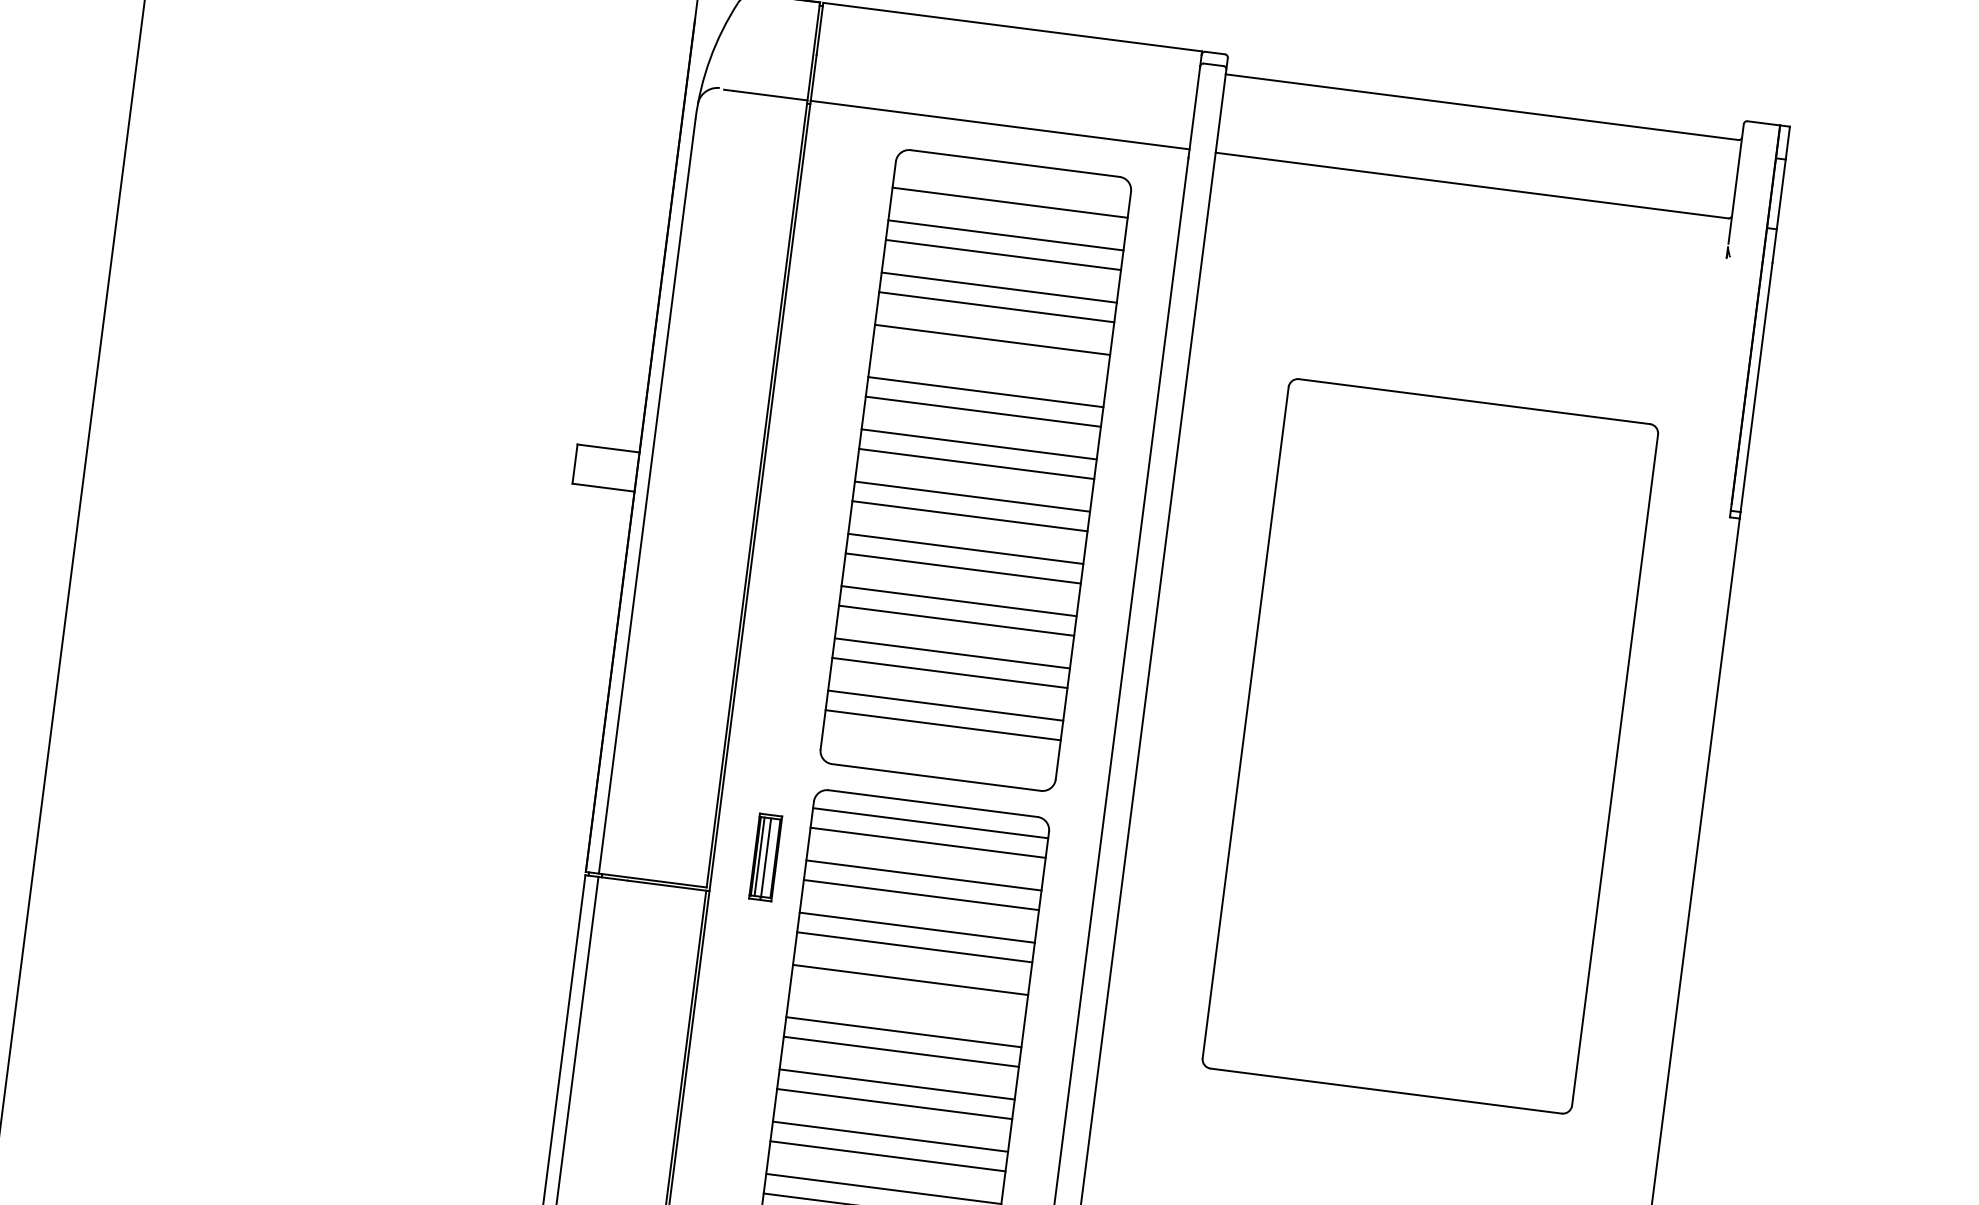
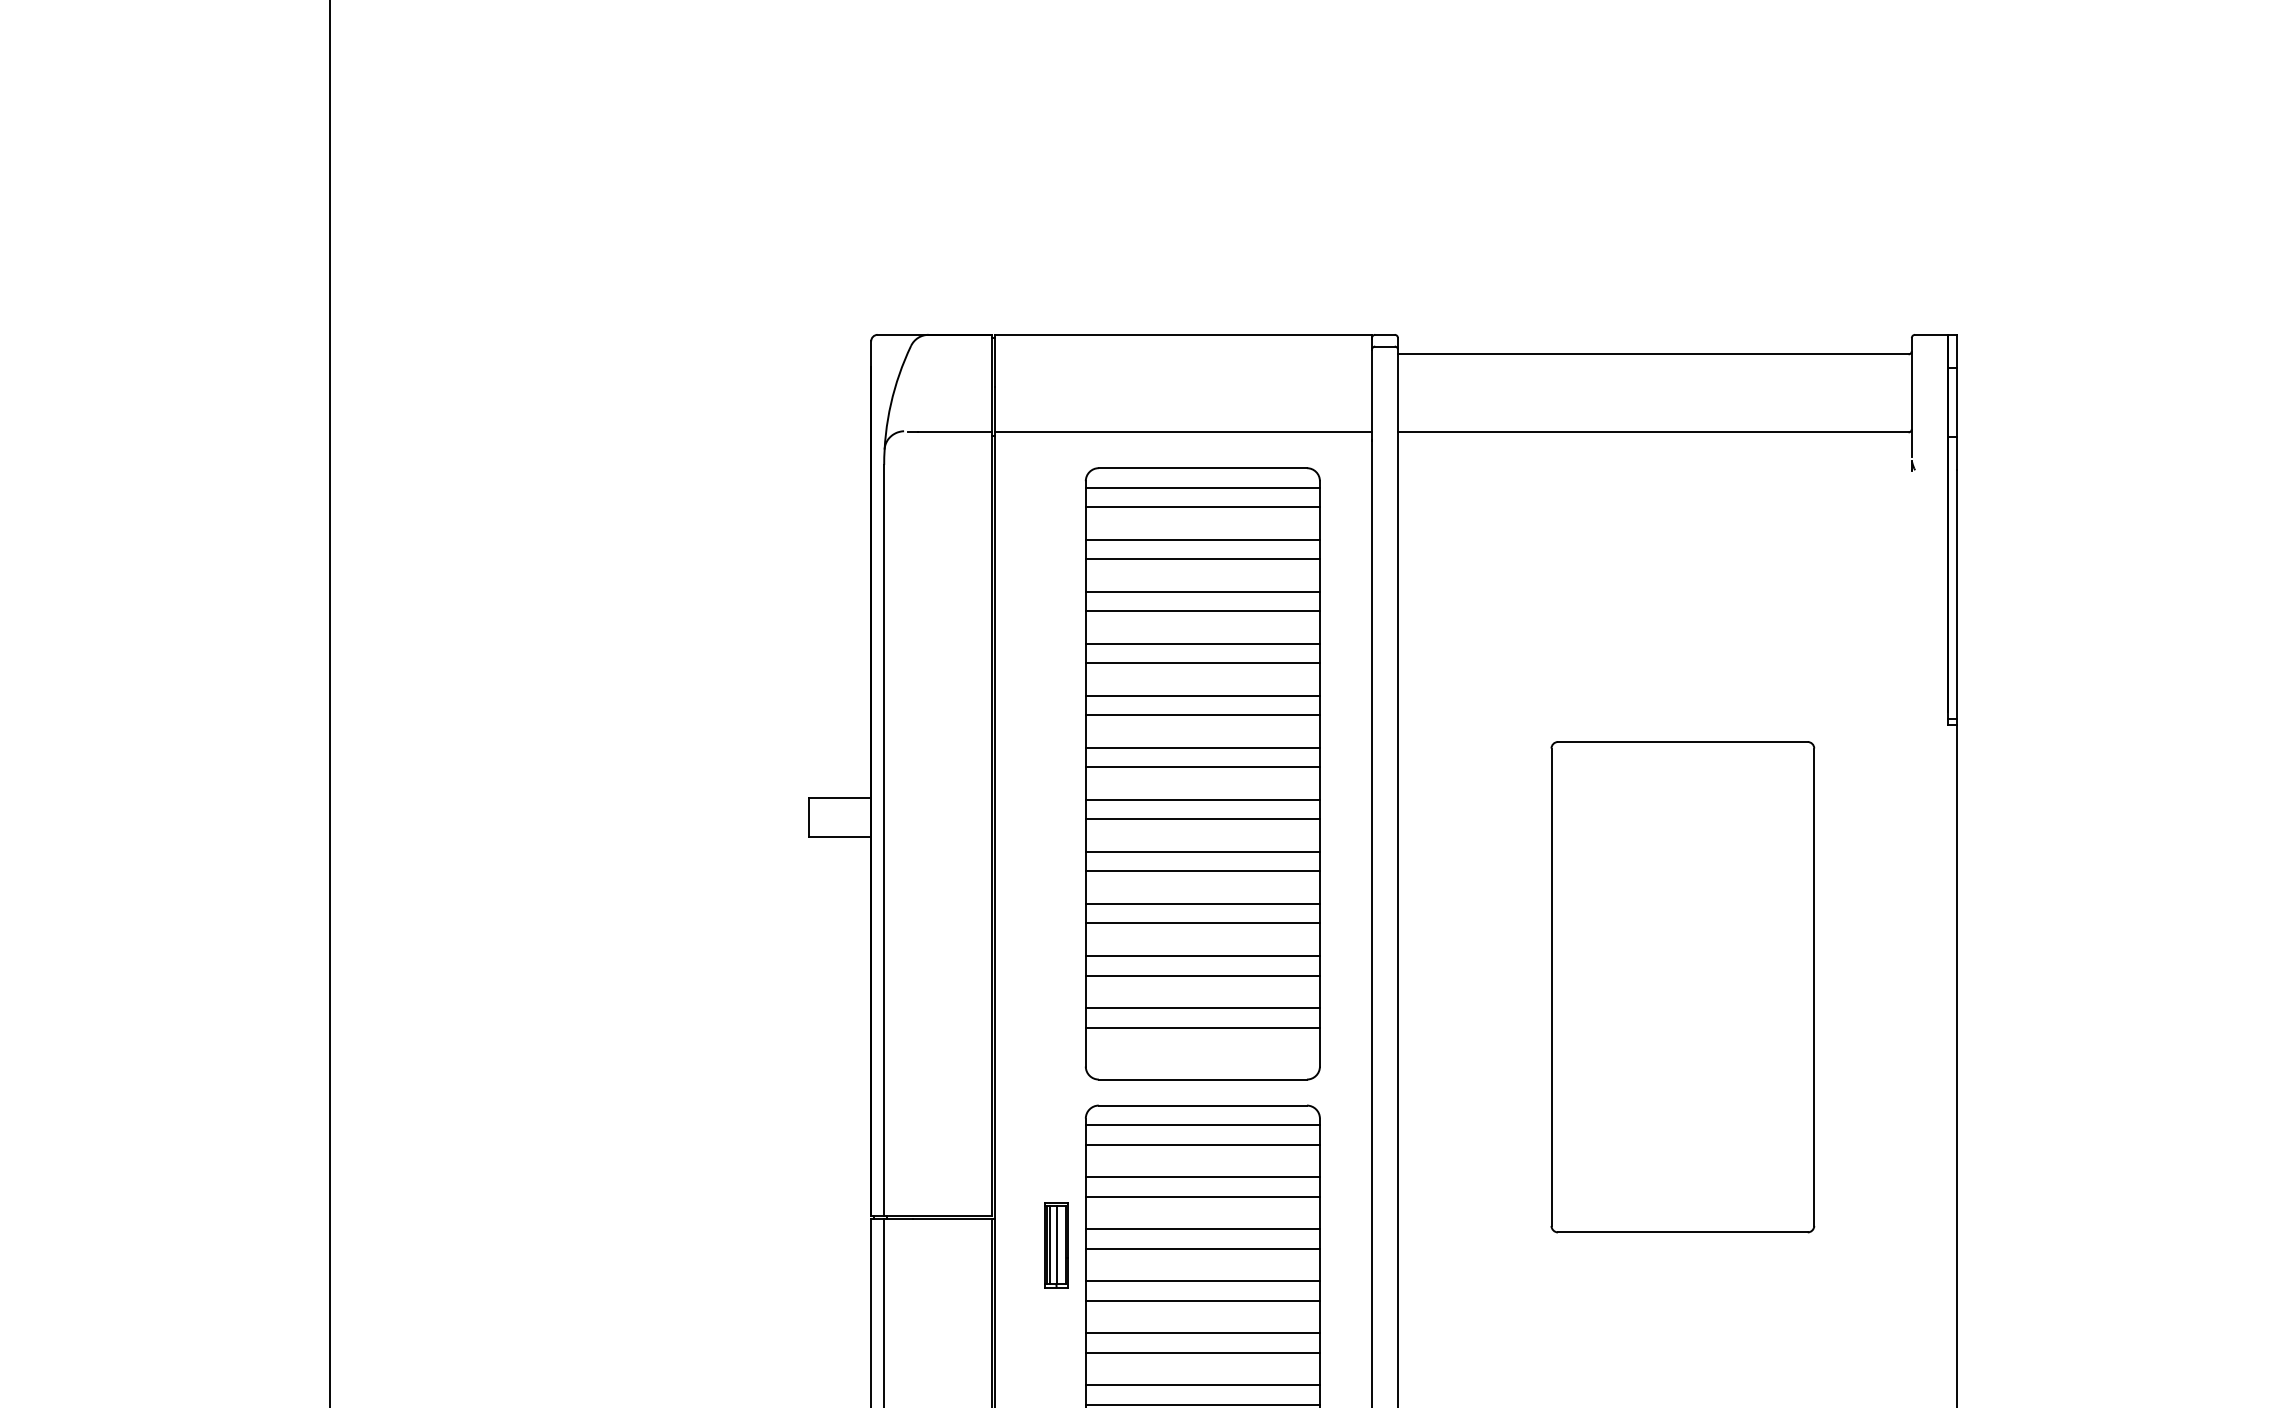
line: (1012, 182) -> (1202, 487), added
line: (989, 359) -> (1202, 663), added
part: (1429, 746) -> (1682, 987), size x0.71
part: (765, 857) -> (1056, 1245), moved
line: (907, 999) -> (1202, 1300), added

